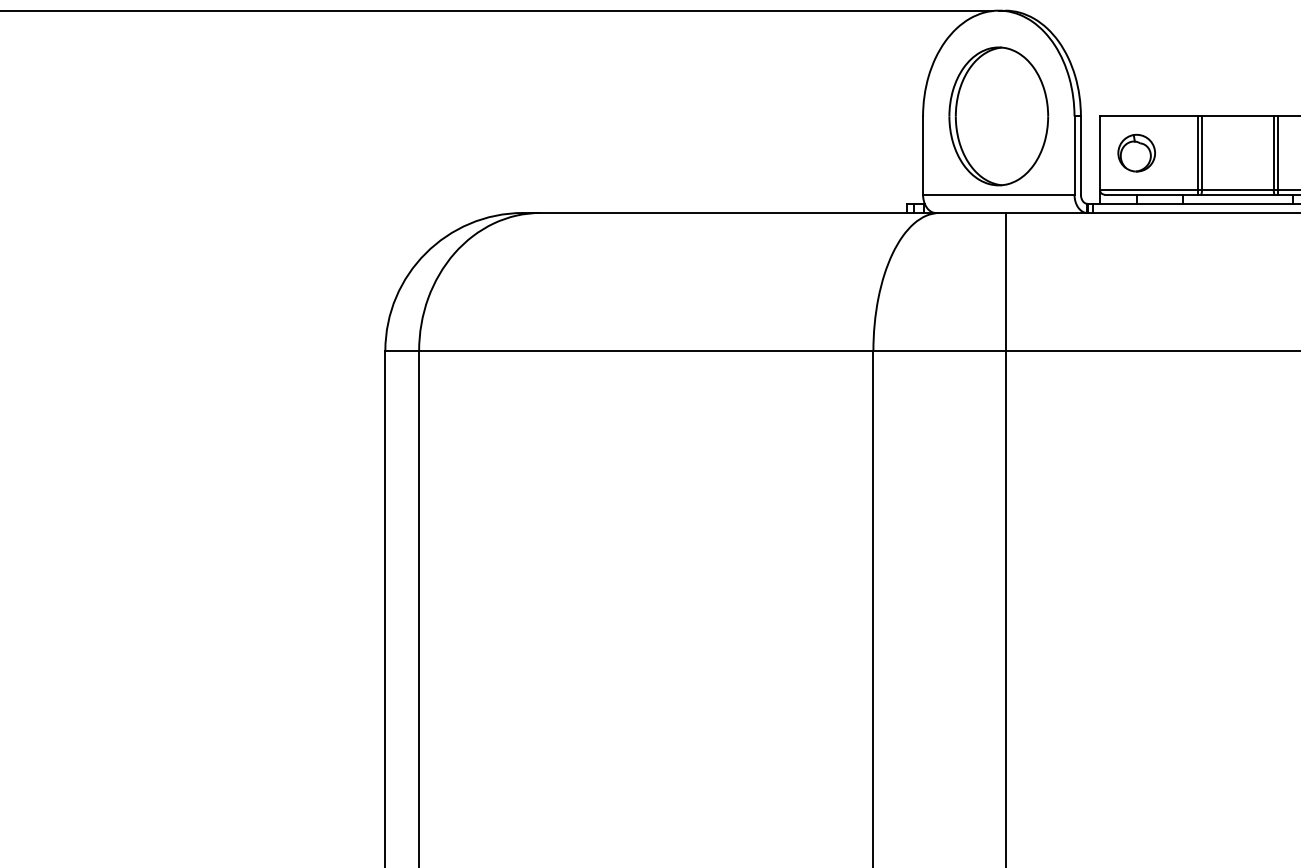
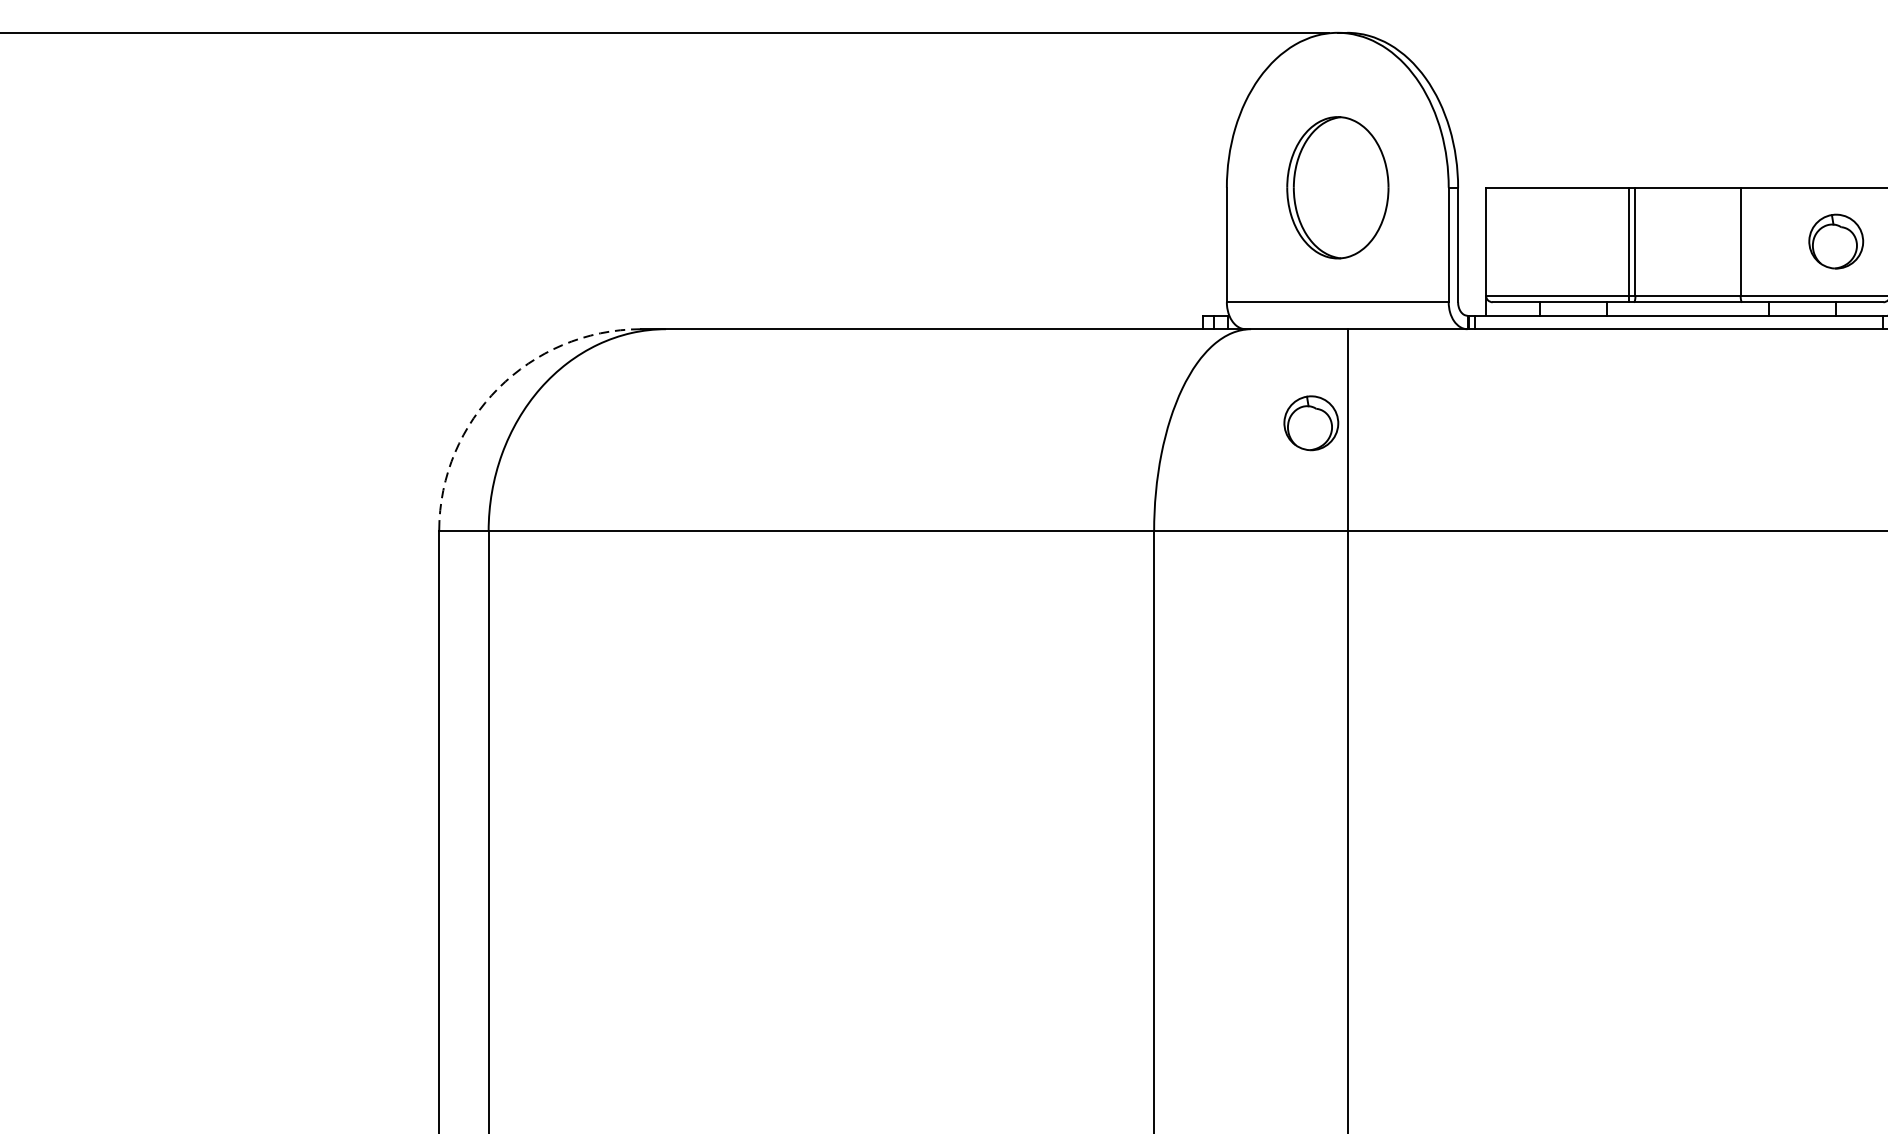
part: (998, 116) -> (1337, 187), size x0.7
part: (1136, 152) -> (1311, 422), moved
line: (1278, 155) -> (1747, 244), removed
arc: (425, 253) -> (497, 388), solid -> dashed

